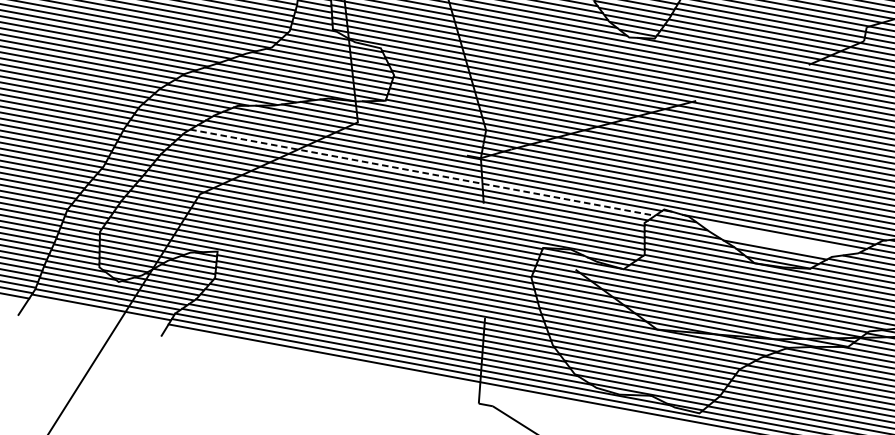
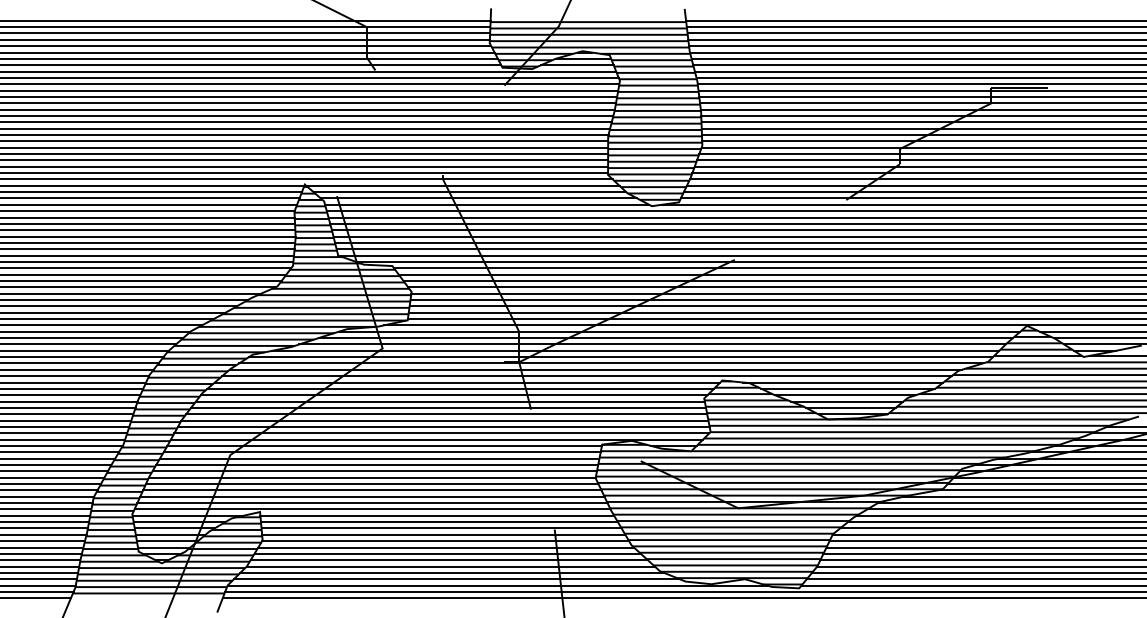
line: (423, 172) -> (461, 388), dashed -> solid
line: (778, 238) -> (848, 388), added
line: (773, 244) -> (844, 395), added

